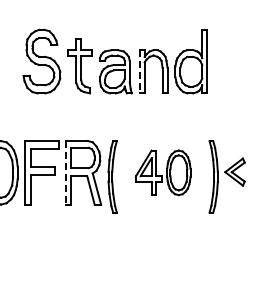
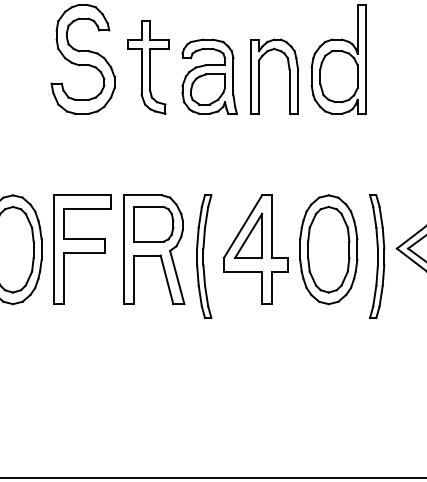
line: (139, 71) -> (250, 76), dashed -> solid
line: (65, 172) -> (123, 249), dashed -> solid
part: (163, 172) -> (291, 249), size x1.43

